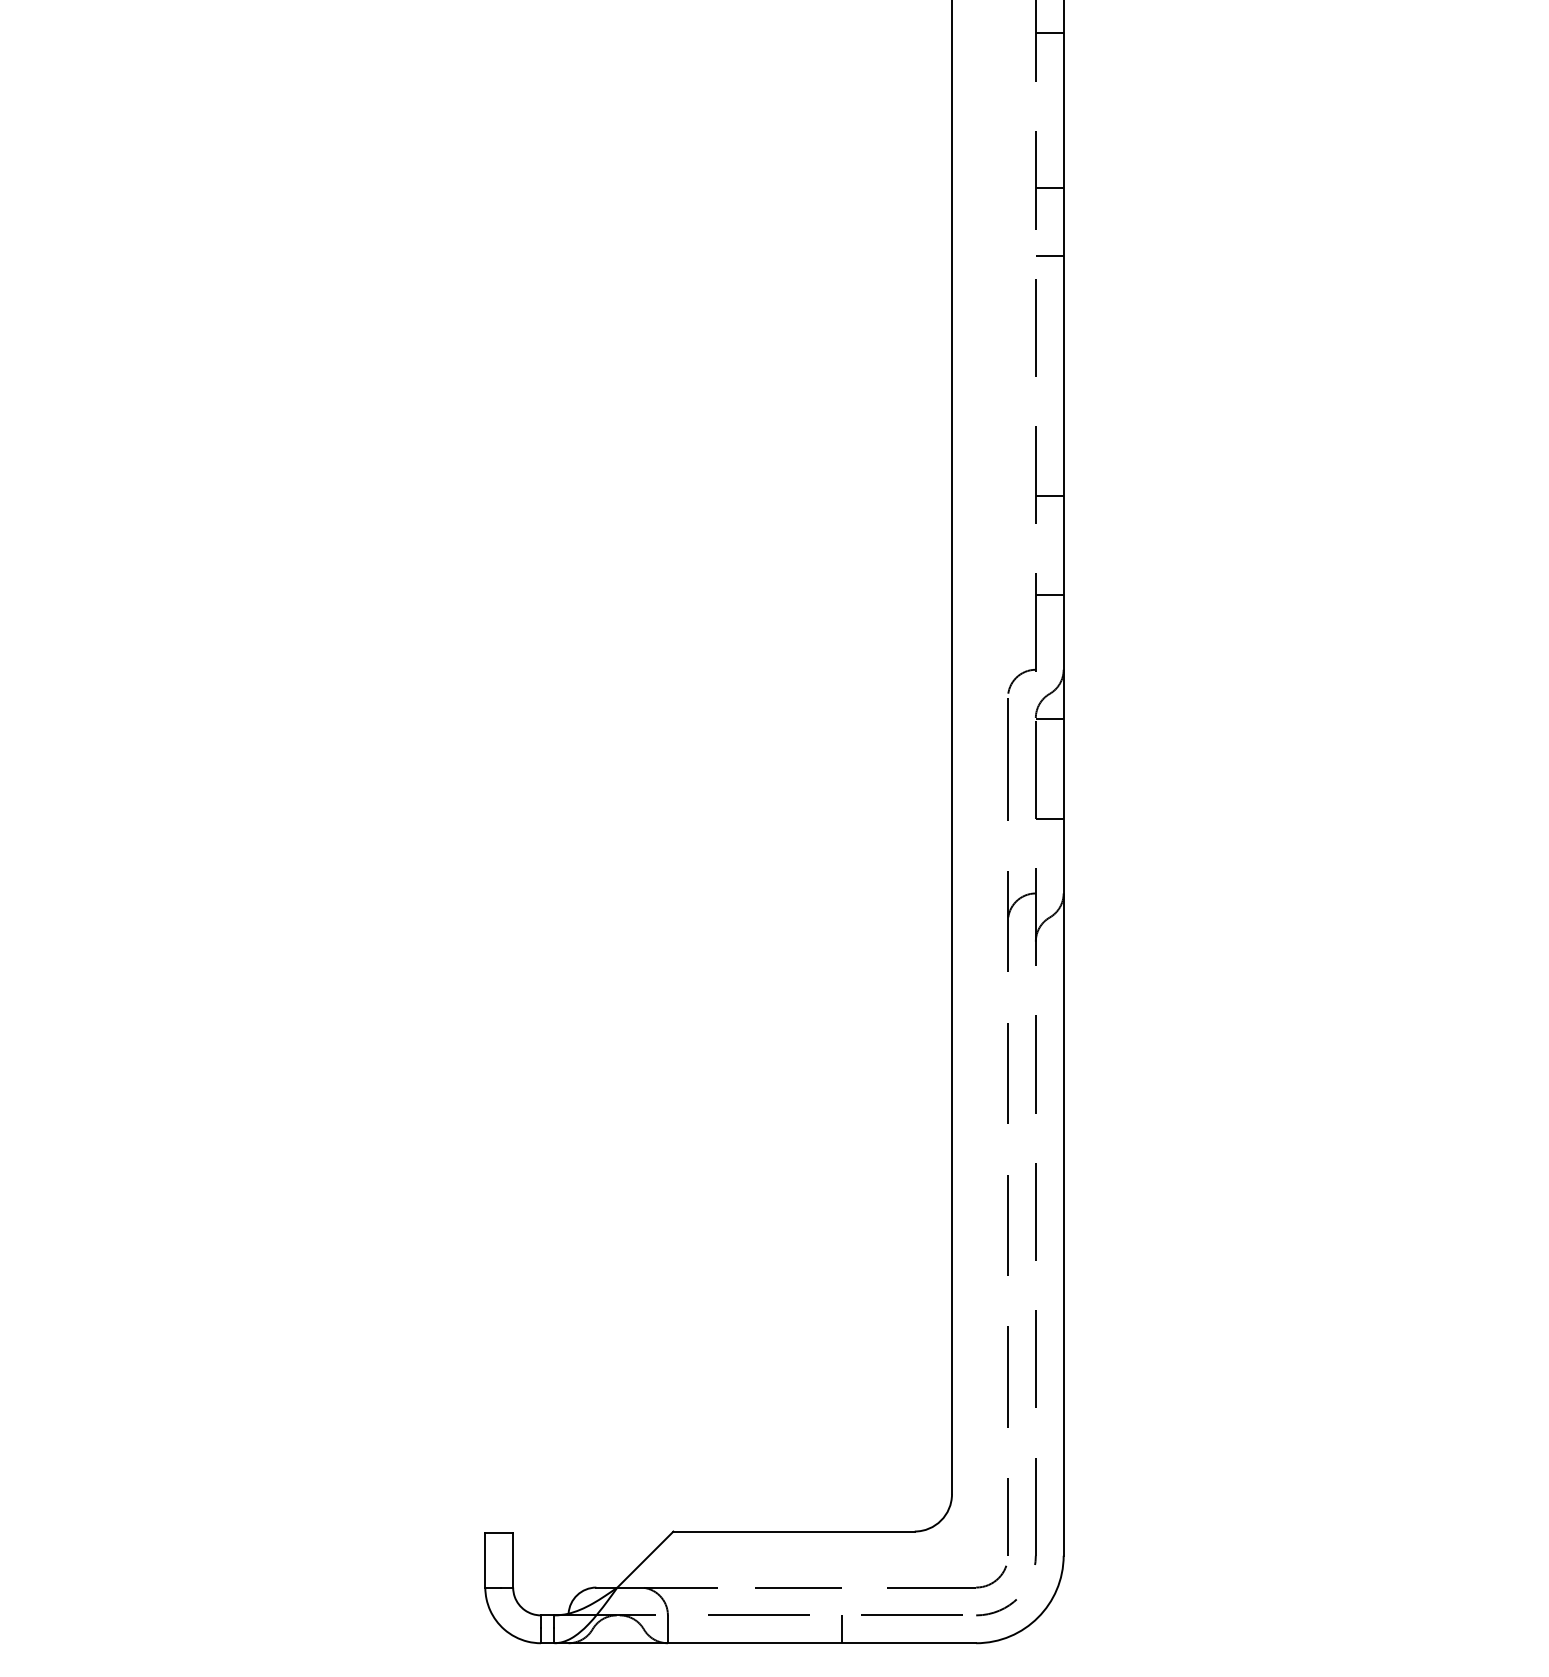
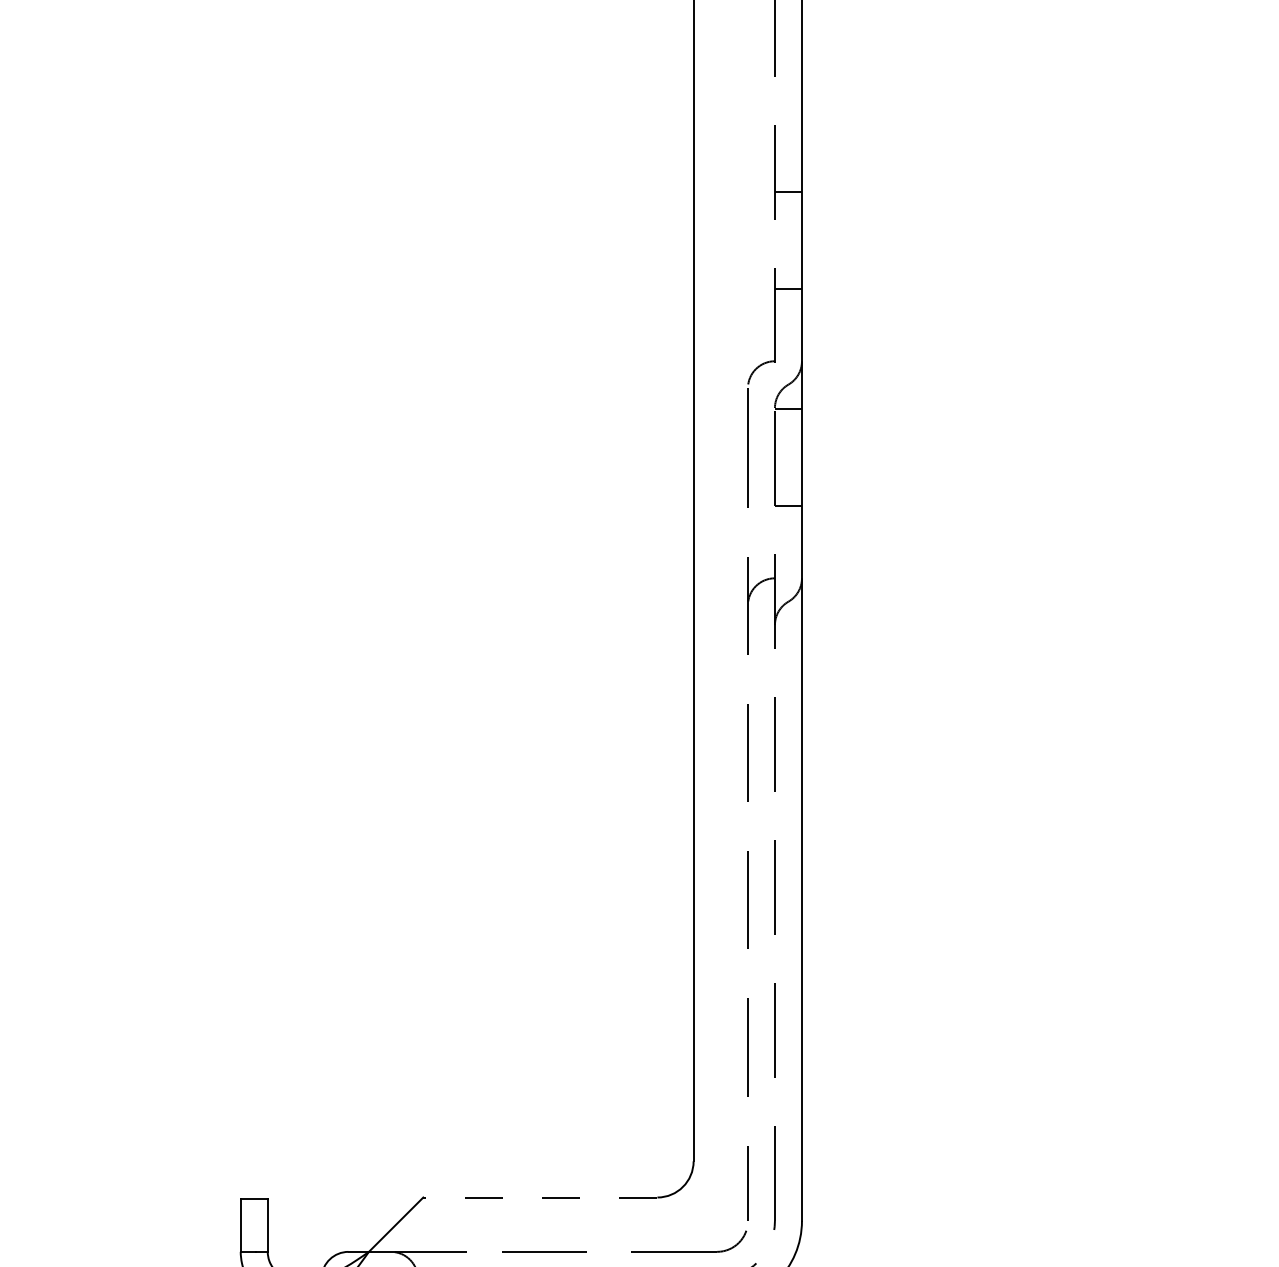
line: (794, 1531) -> (540, 1197), solid -> dashed

